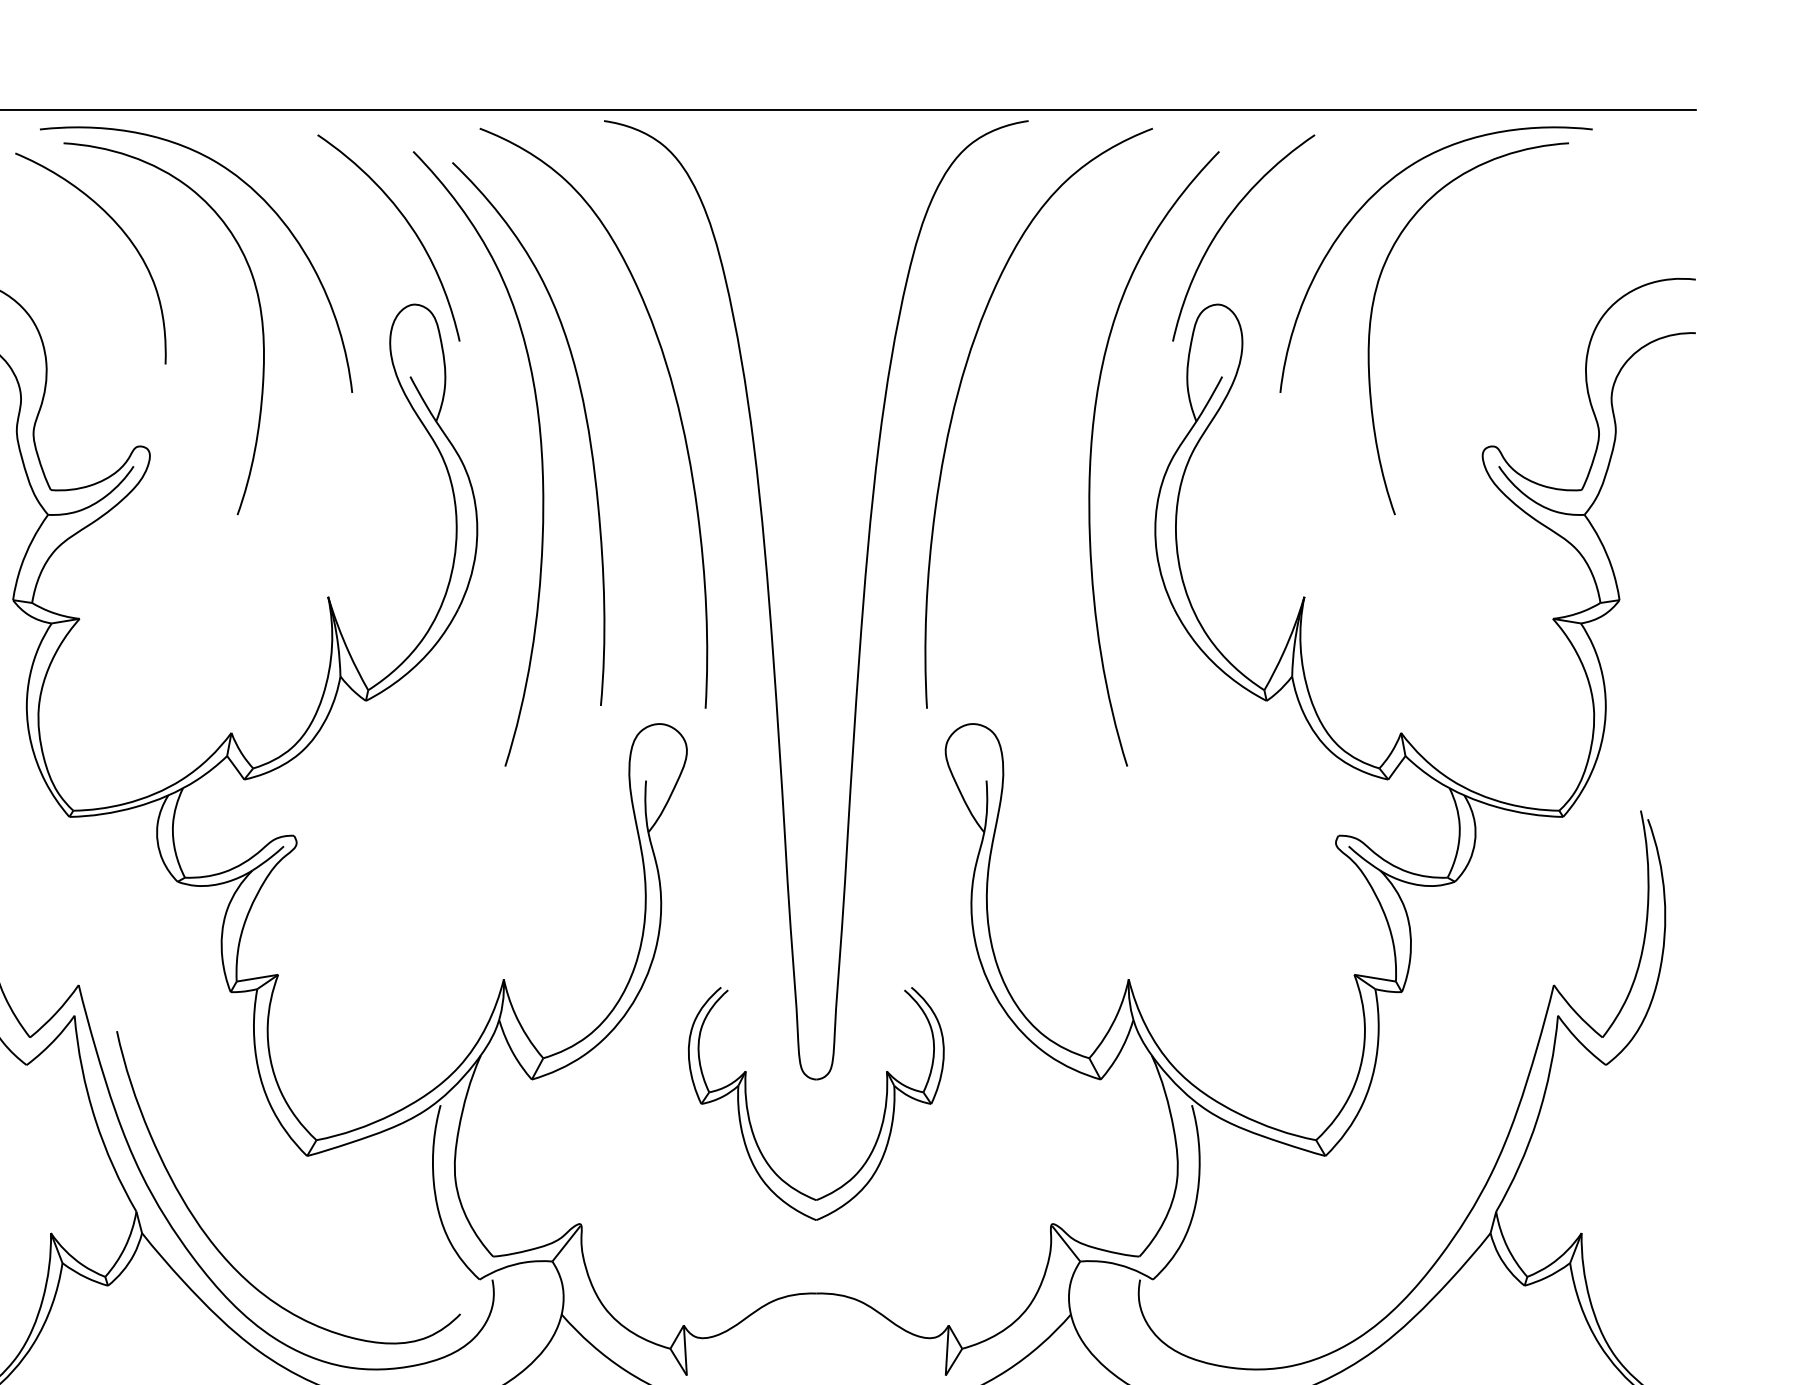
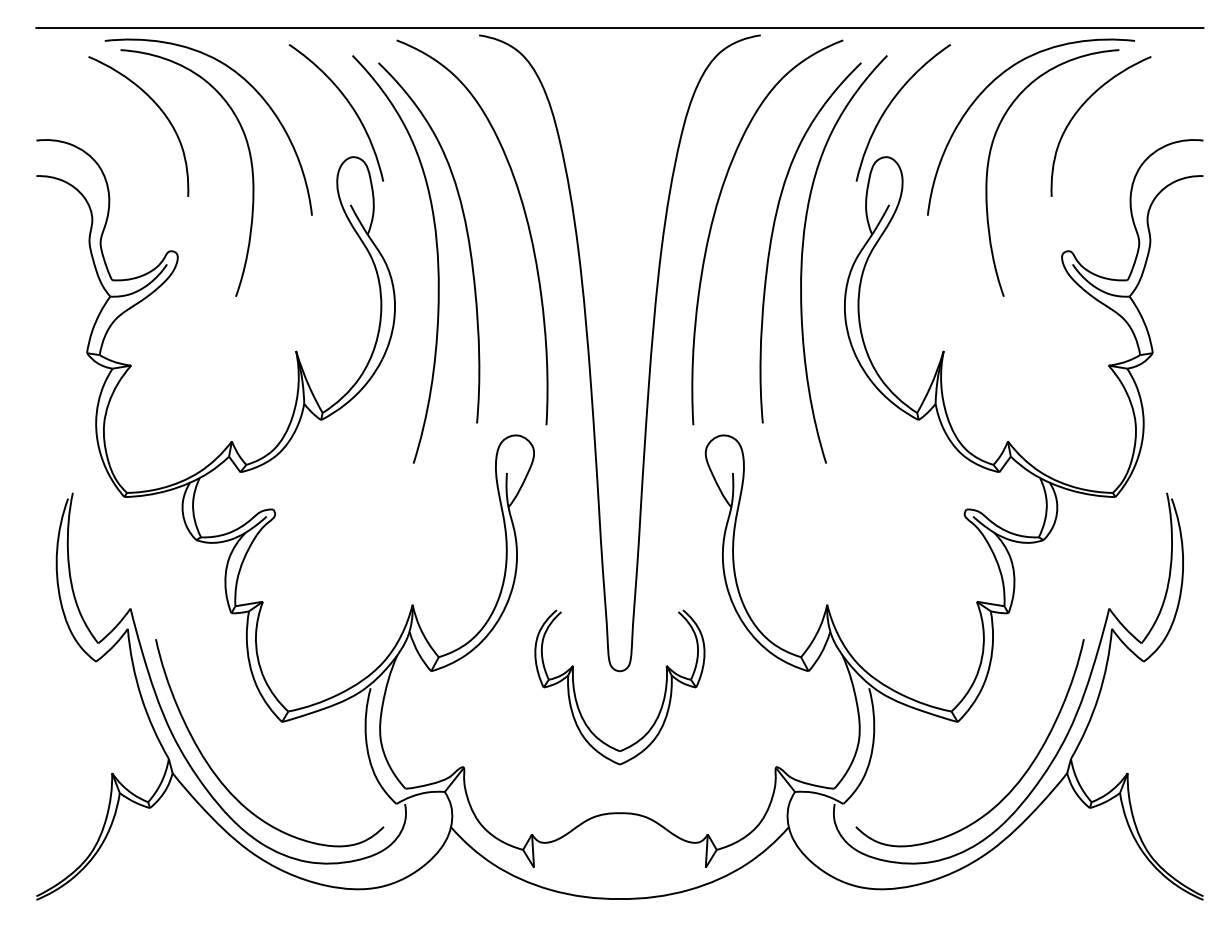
curve: (1510, 232) -> (1080, 109), added
curve: (1047, 419) -> (773, 233), added
curve: (1417, 1244) -> (1018, 780), added

